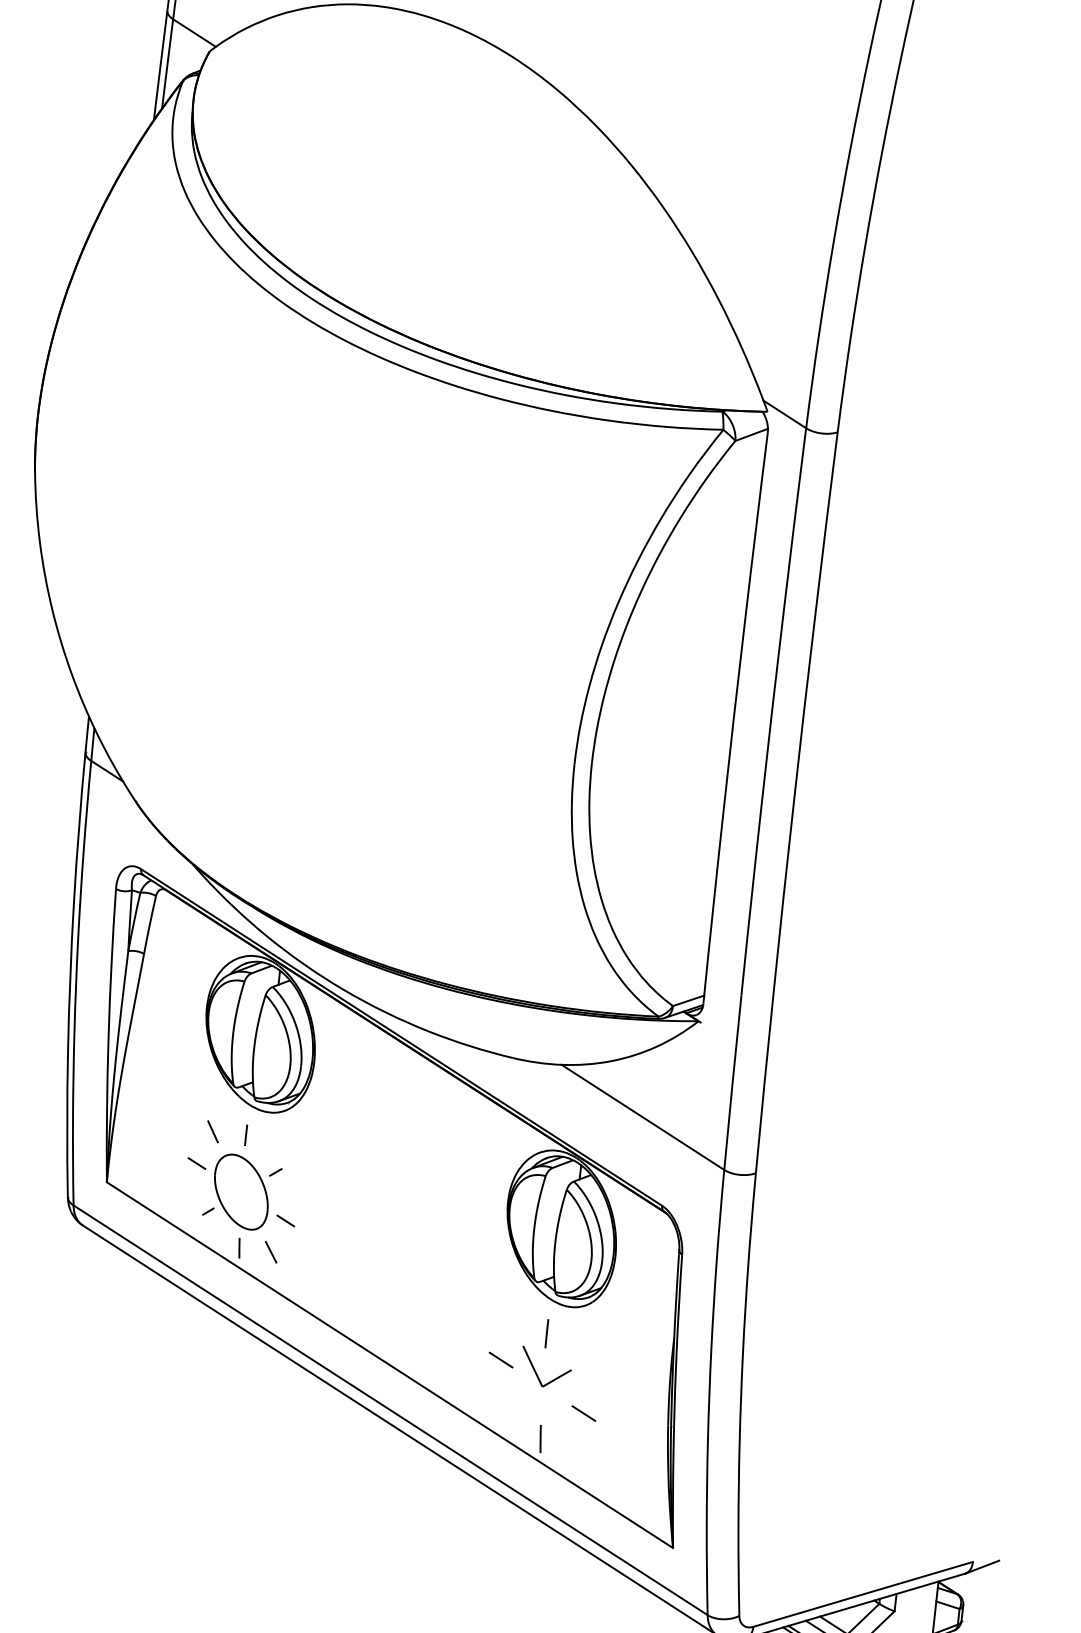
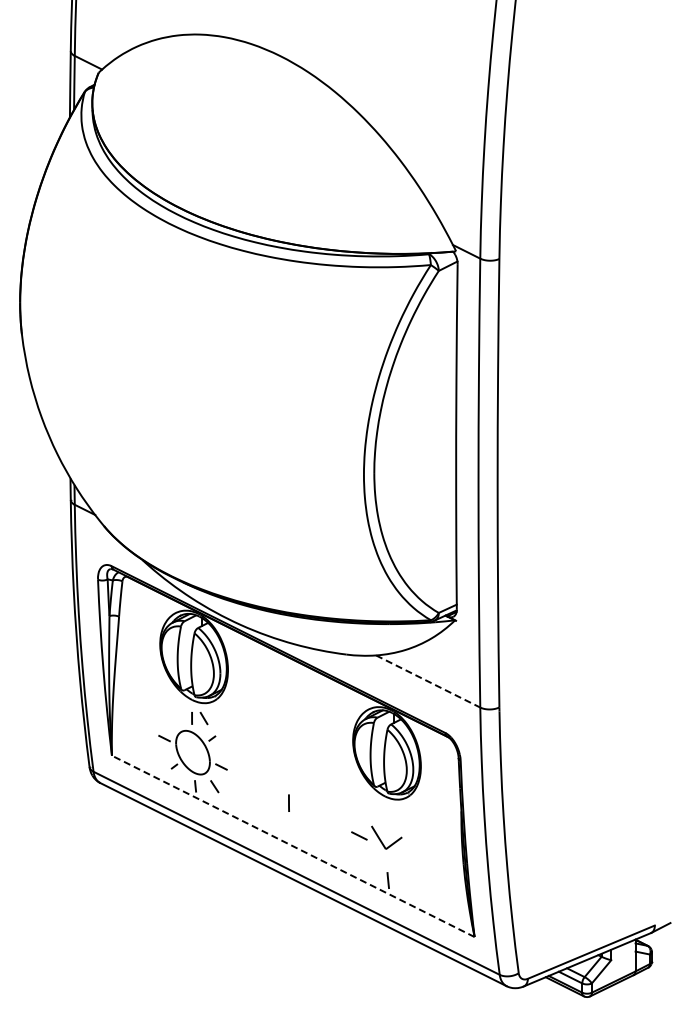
line: (643, 1117) -> (428, 681), solid -> dashed
line: (212, 1131) -> (203, 718), moved
line: (546, 1332) -> (288, 802), moved
line: (390, 1365) -> (293, 846), solid -> dashed
line: (584, 1413) -> (412, 862), removed

